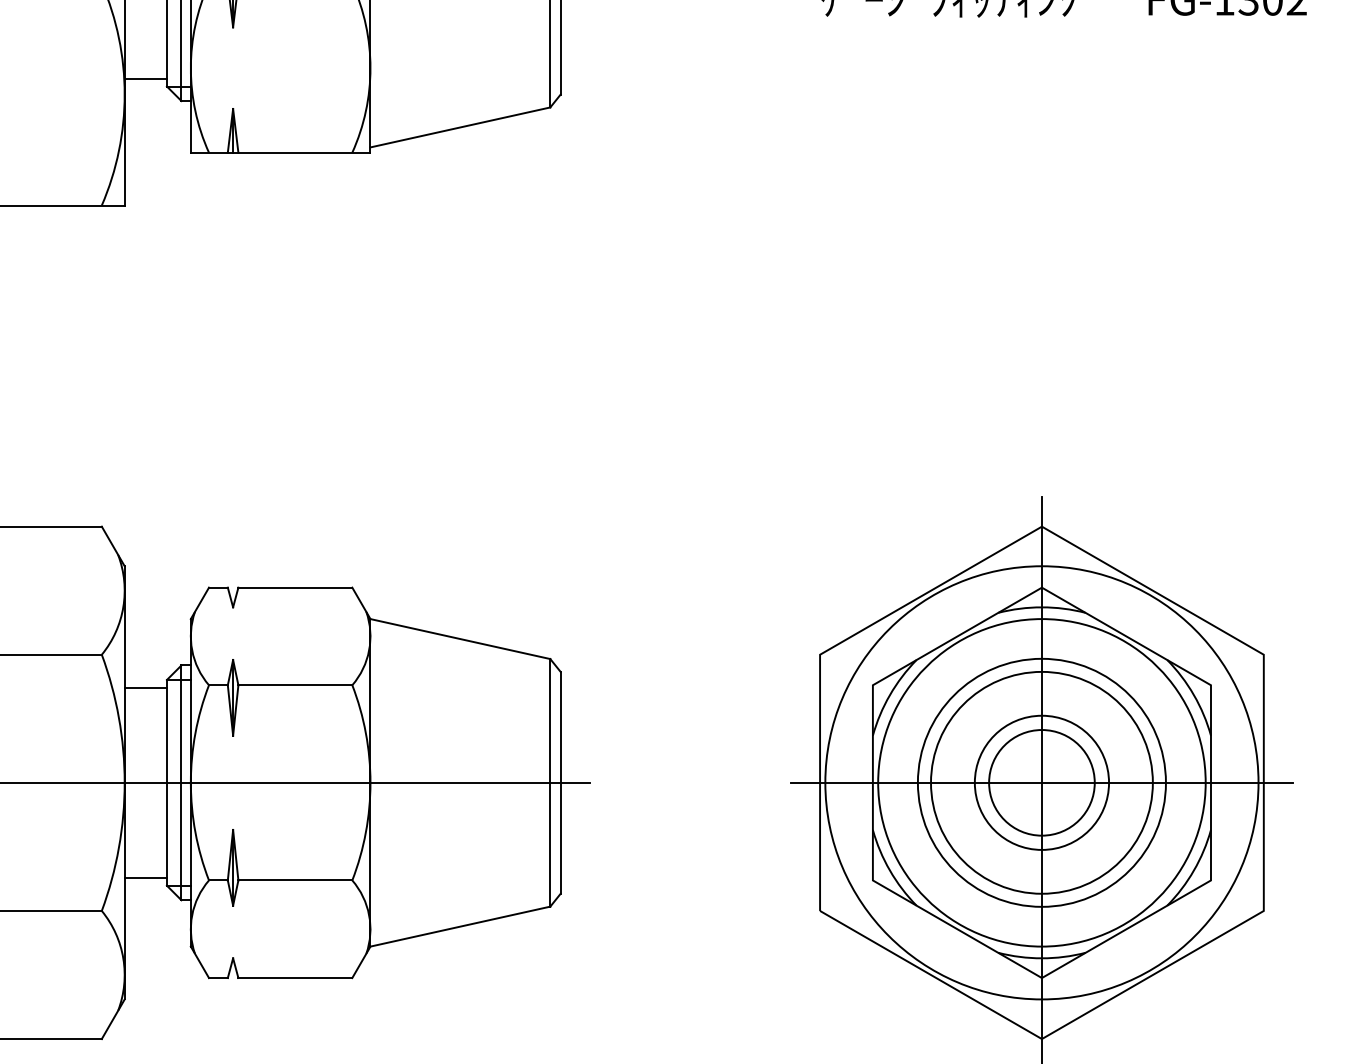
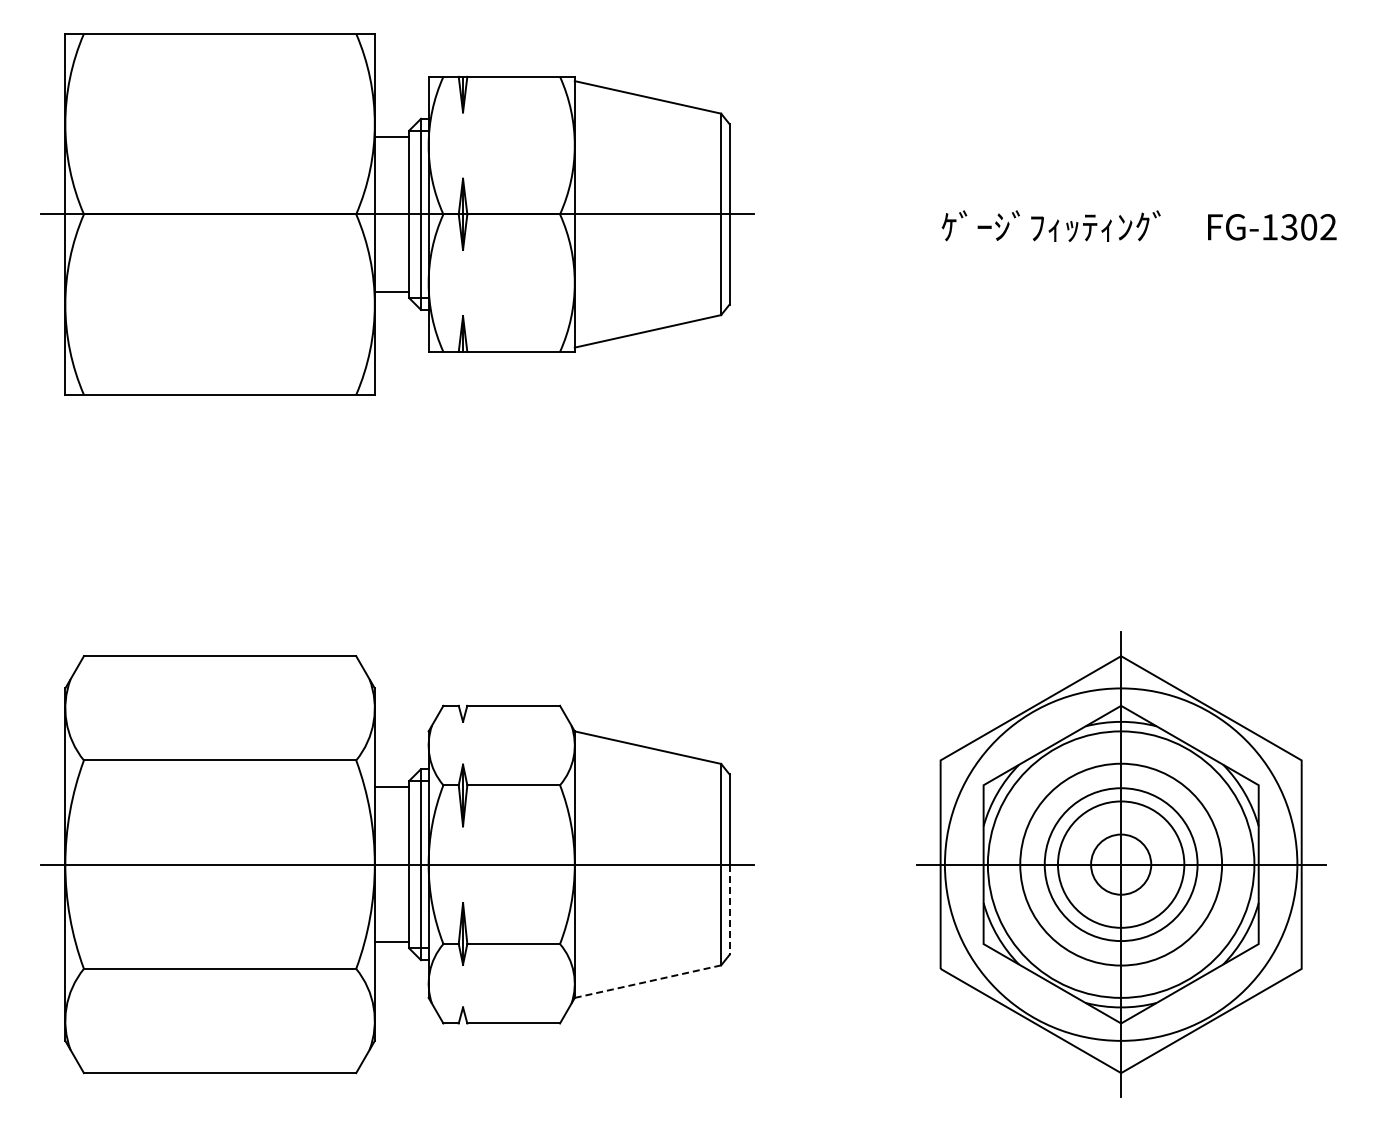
circle: (1041, 782) -> (1120, 864), size x0.7
circle: (1041, 782) -> (1120, 864), size x1.4
circle: (1042, 782) -> (1121, 864), size x0.7
line: (560, 839) -> (729, 910), solid -> dashed
line: (459, 926) -> (647, 981), solid -> dashed

